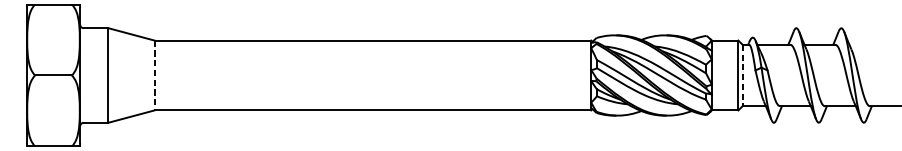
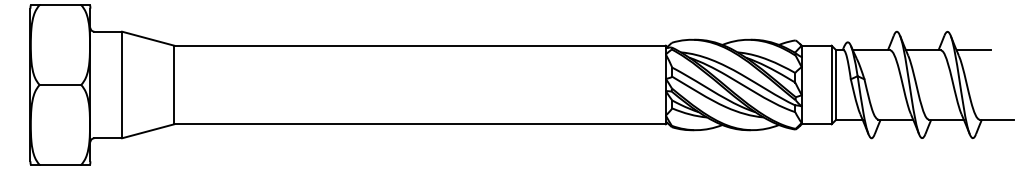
line: (864, 44) -> (973, 50), added
line: (154, 75) -> (174, 85), dashed -> solid
line: (742, 75) -> (836, 85), dashed -> solid

